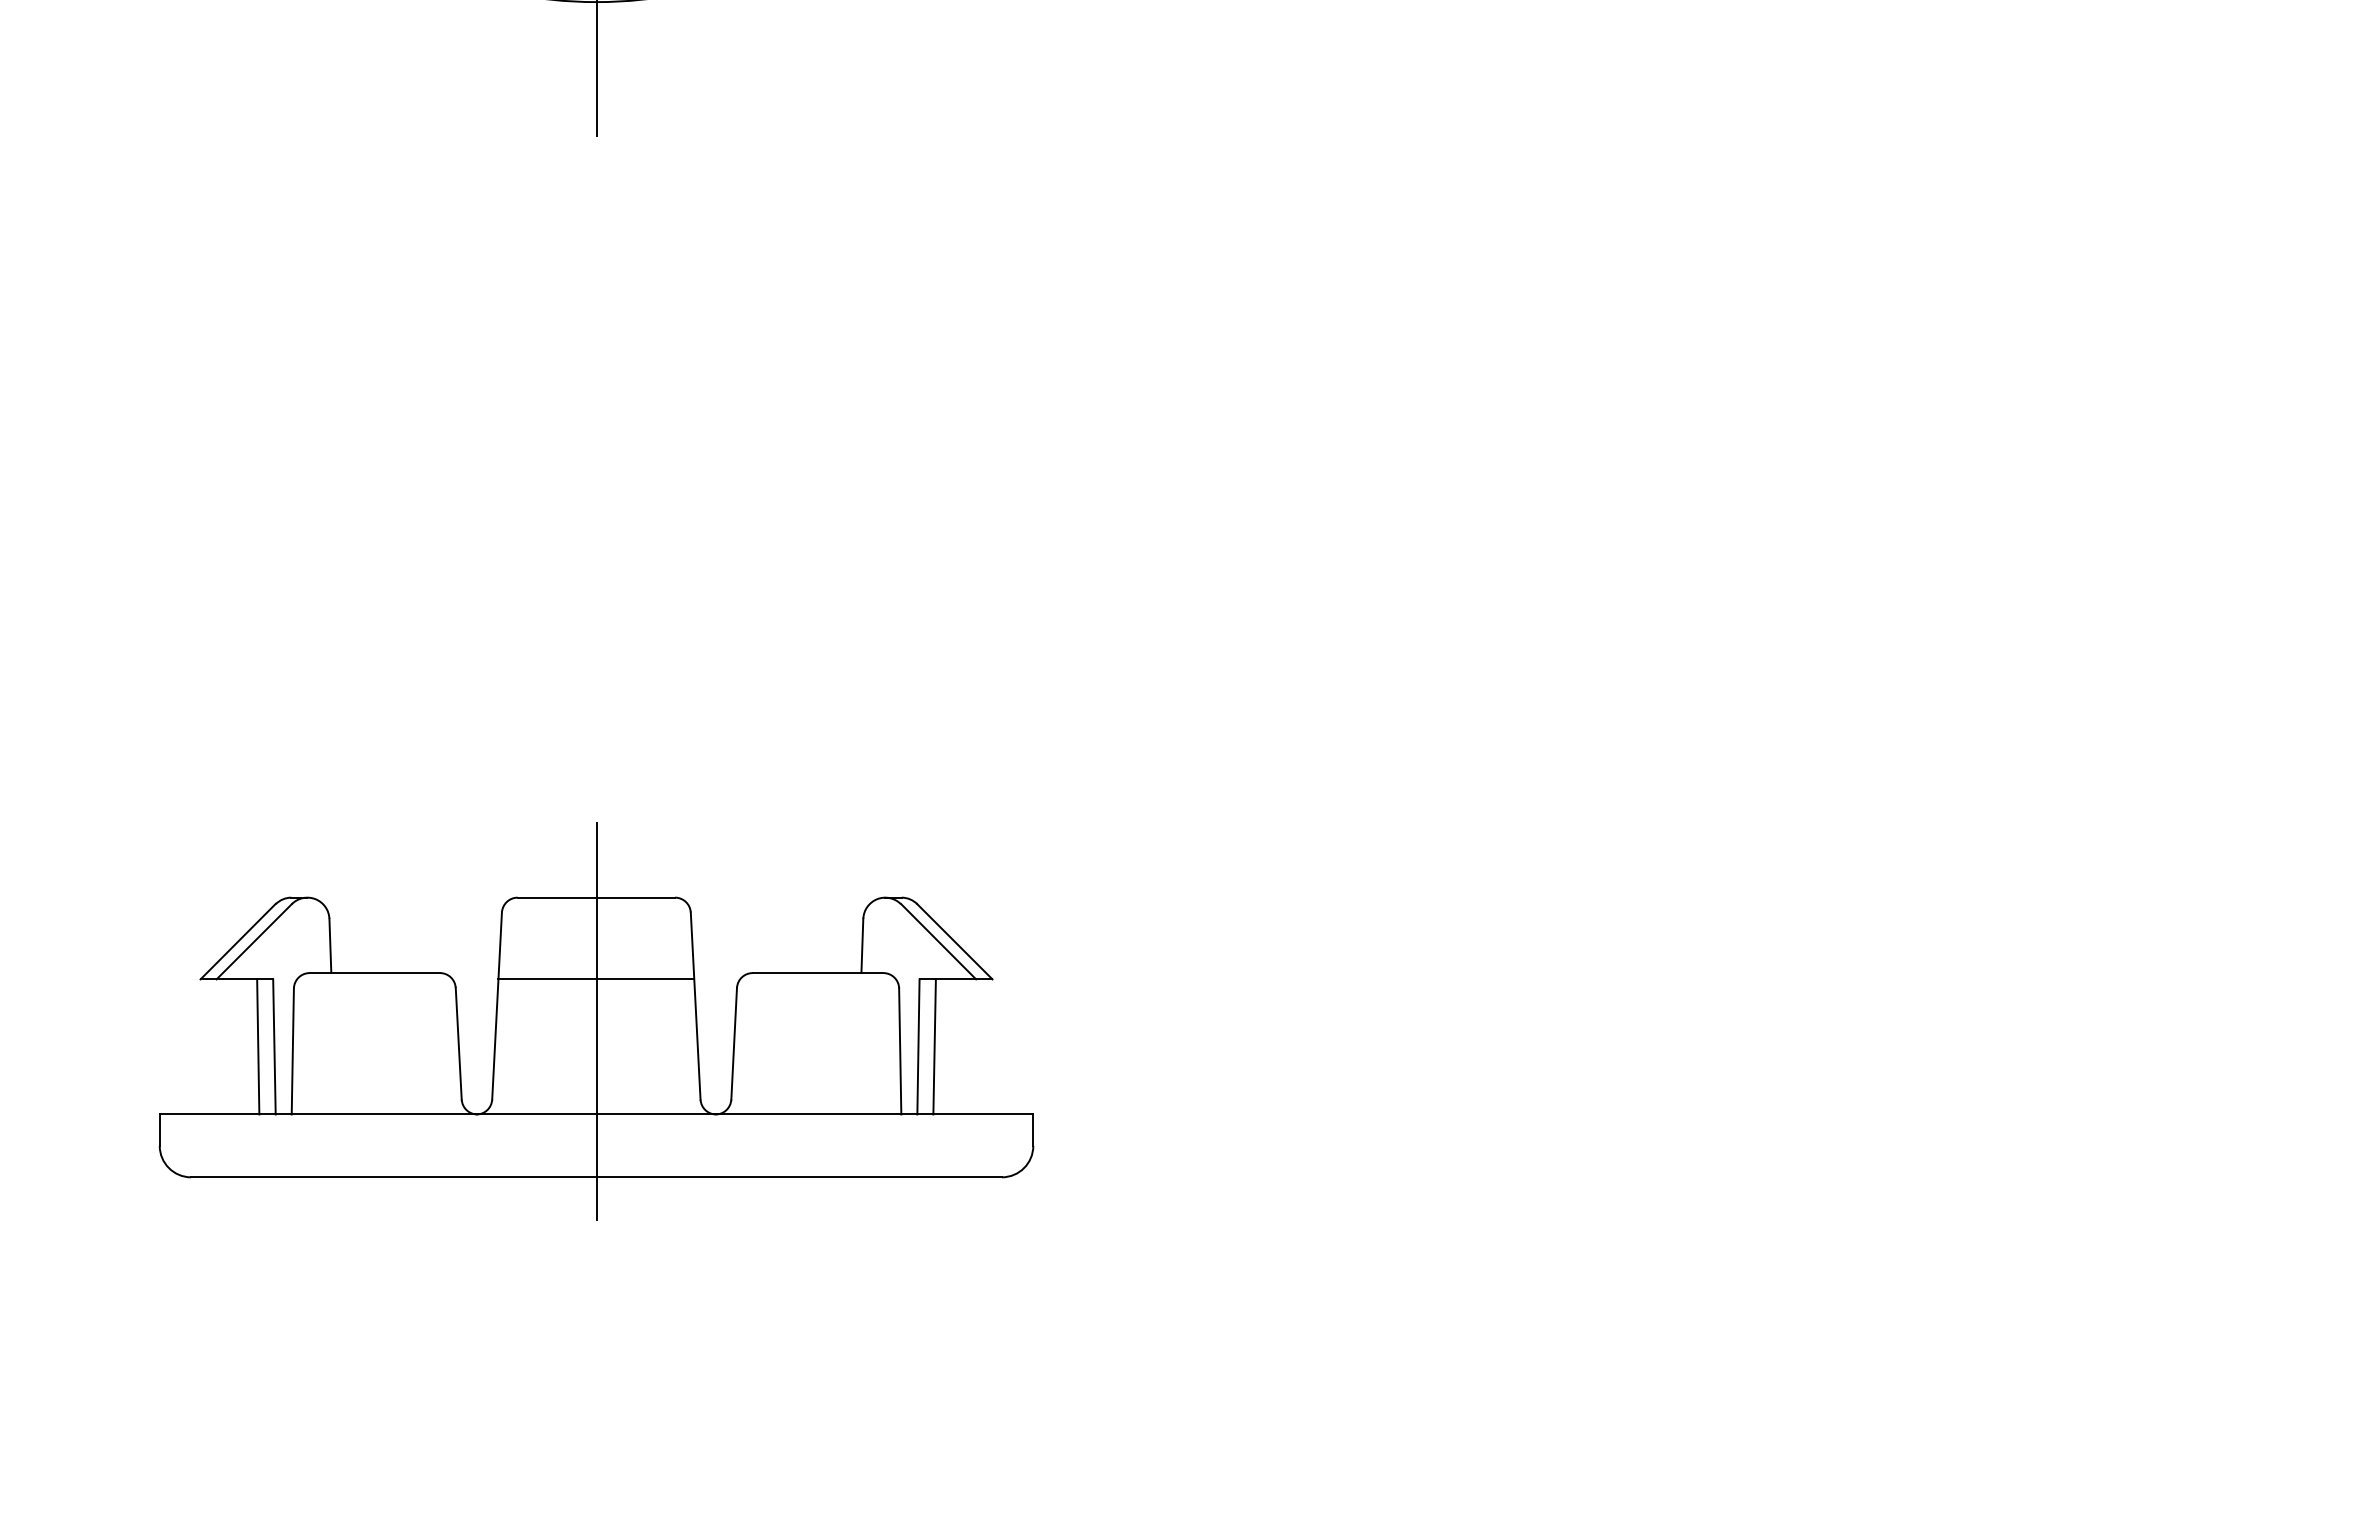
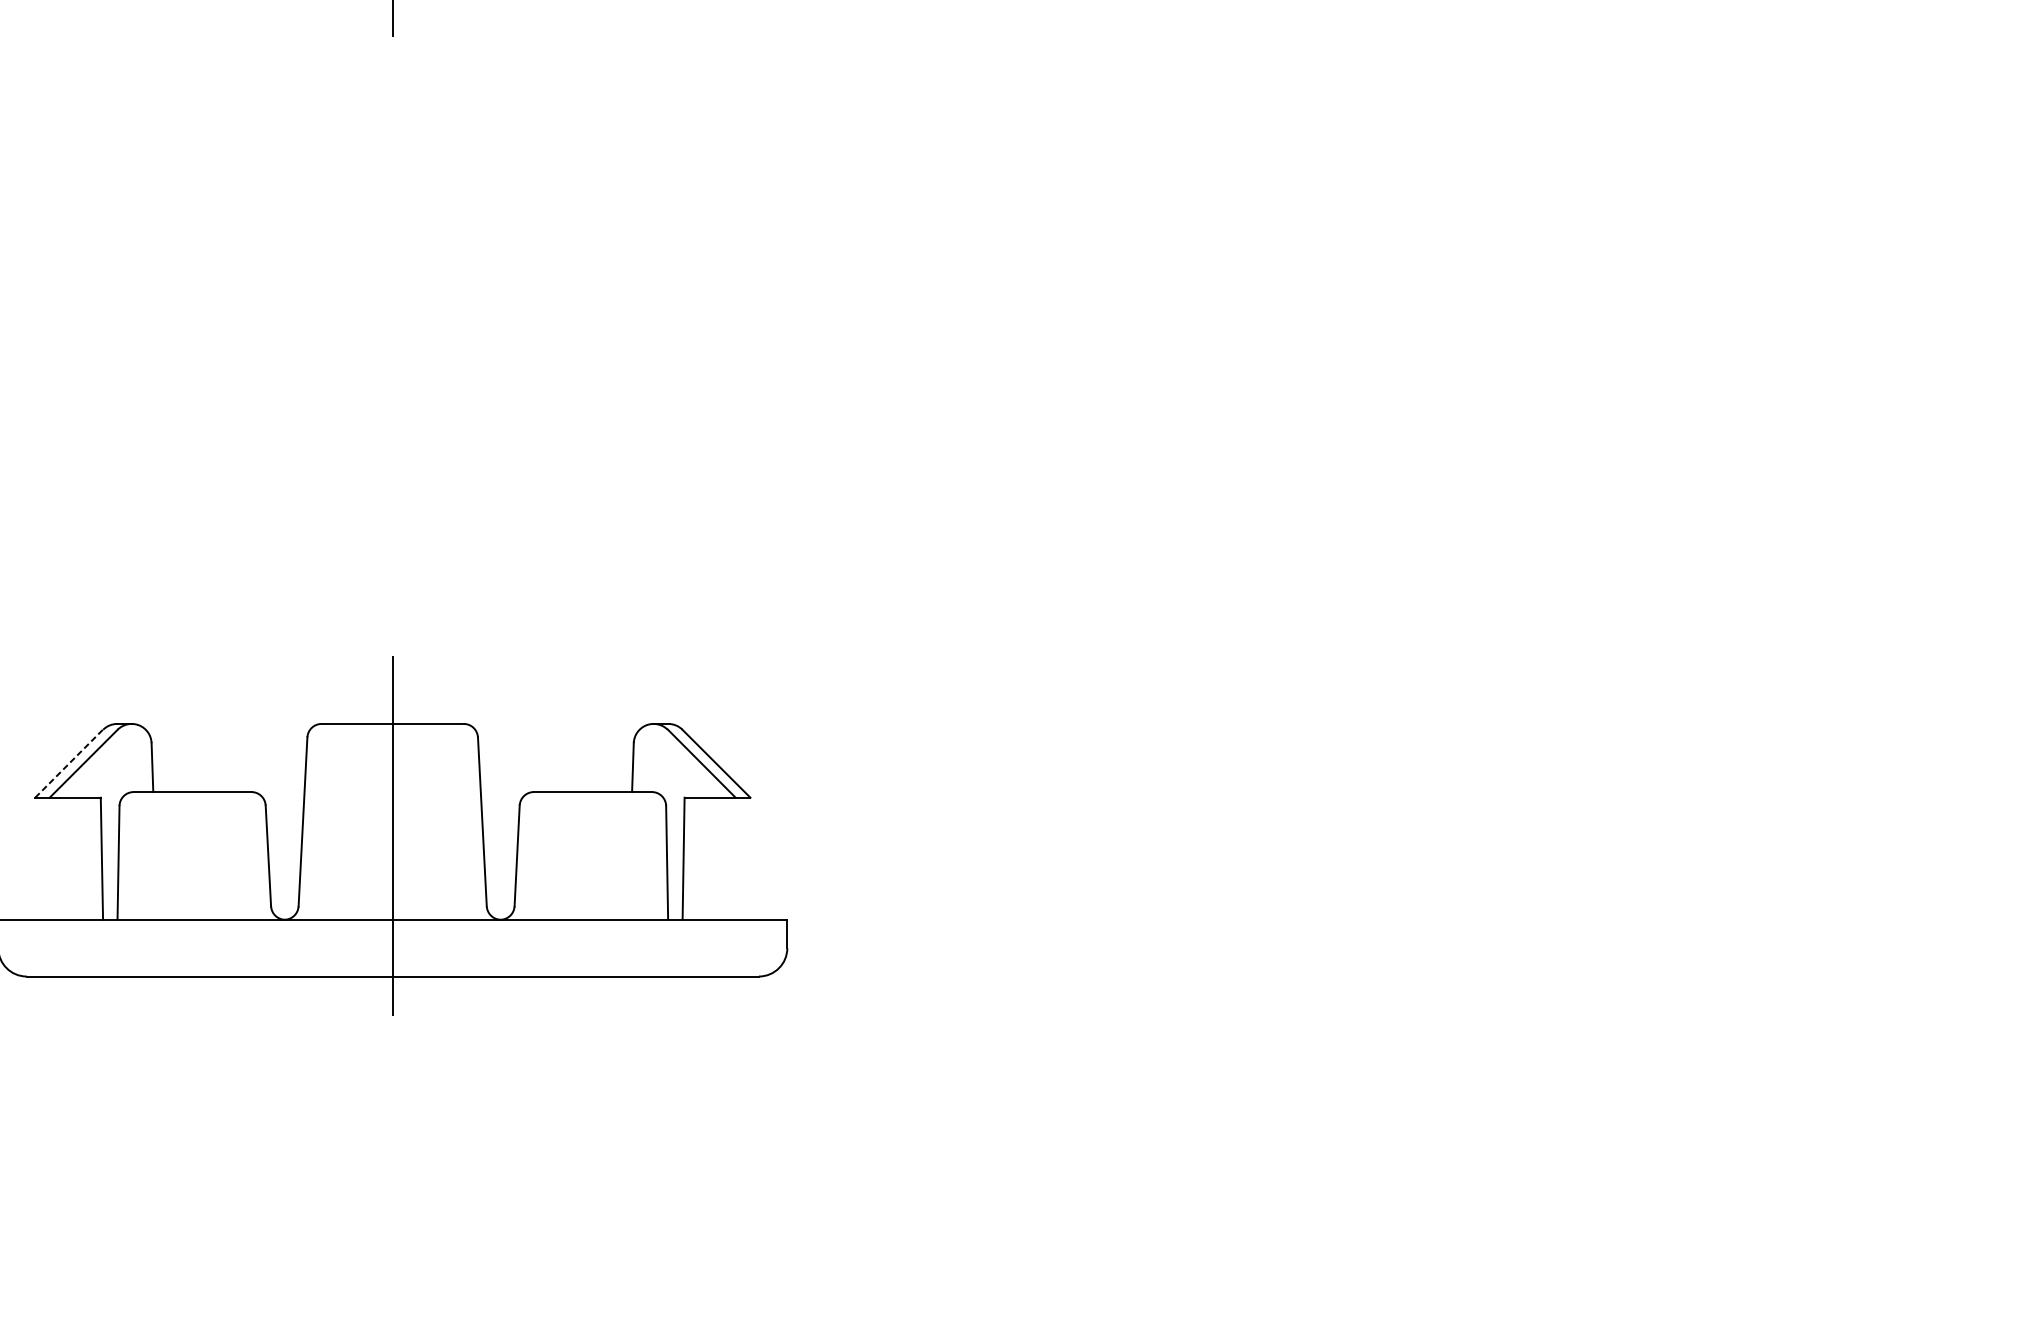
line: (238, 941) -> (69, 763), solid -> dashed
line: (596, 979) -> (392, 797), removed
line: (258, 1046) -> (87, 858), removed
line: (934, 1046) -> (698, 858), removed

